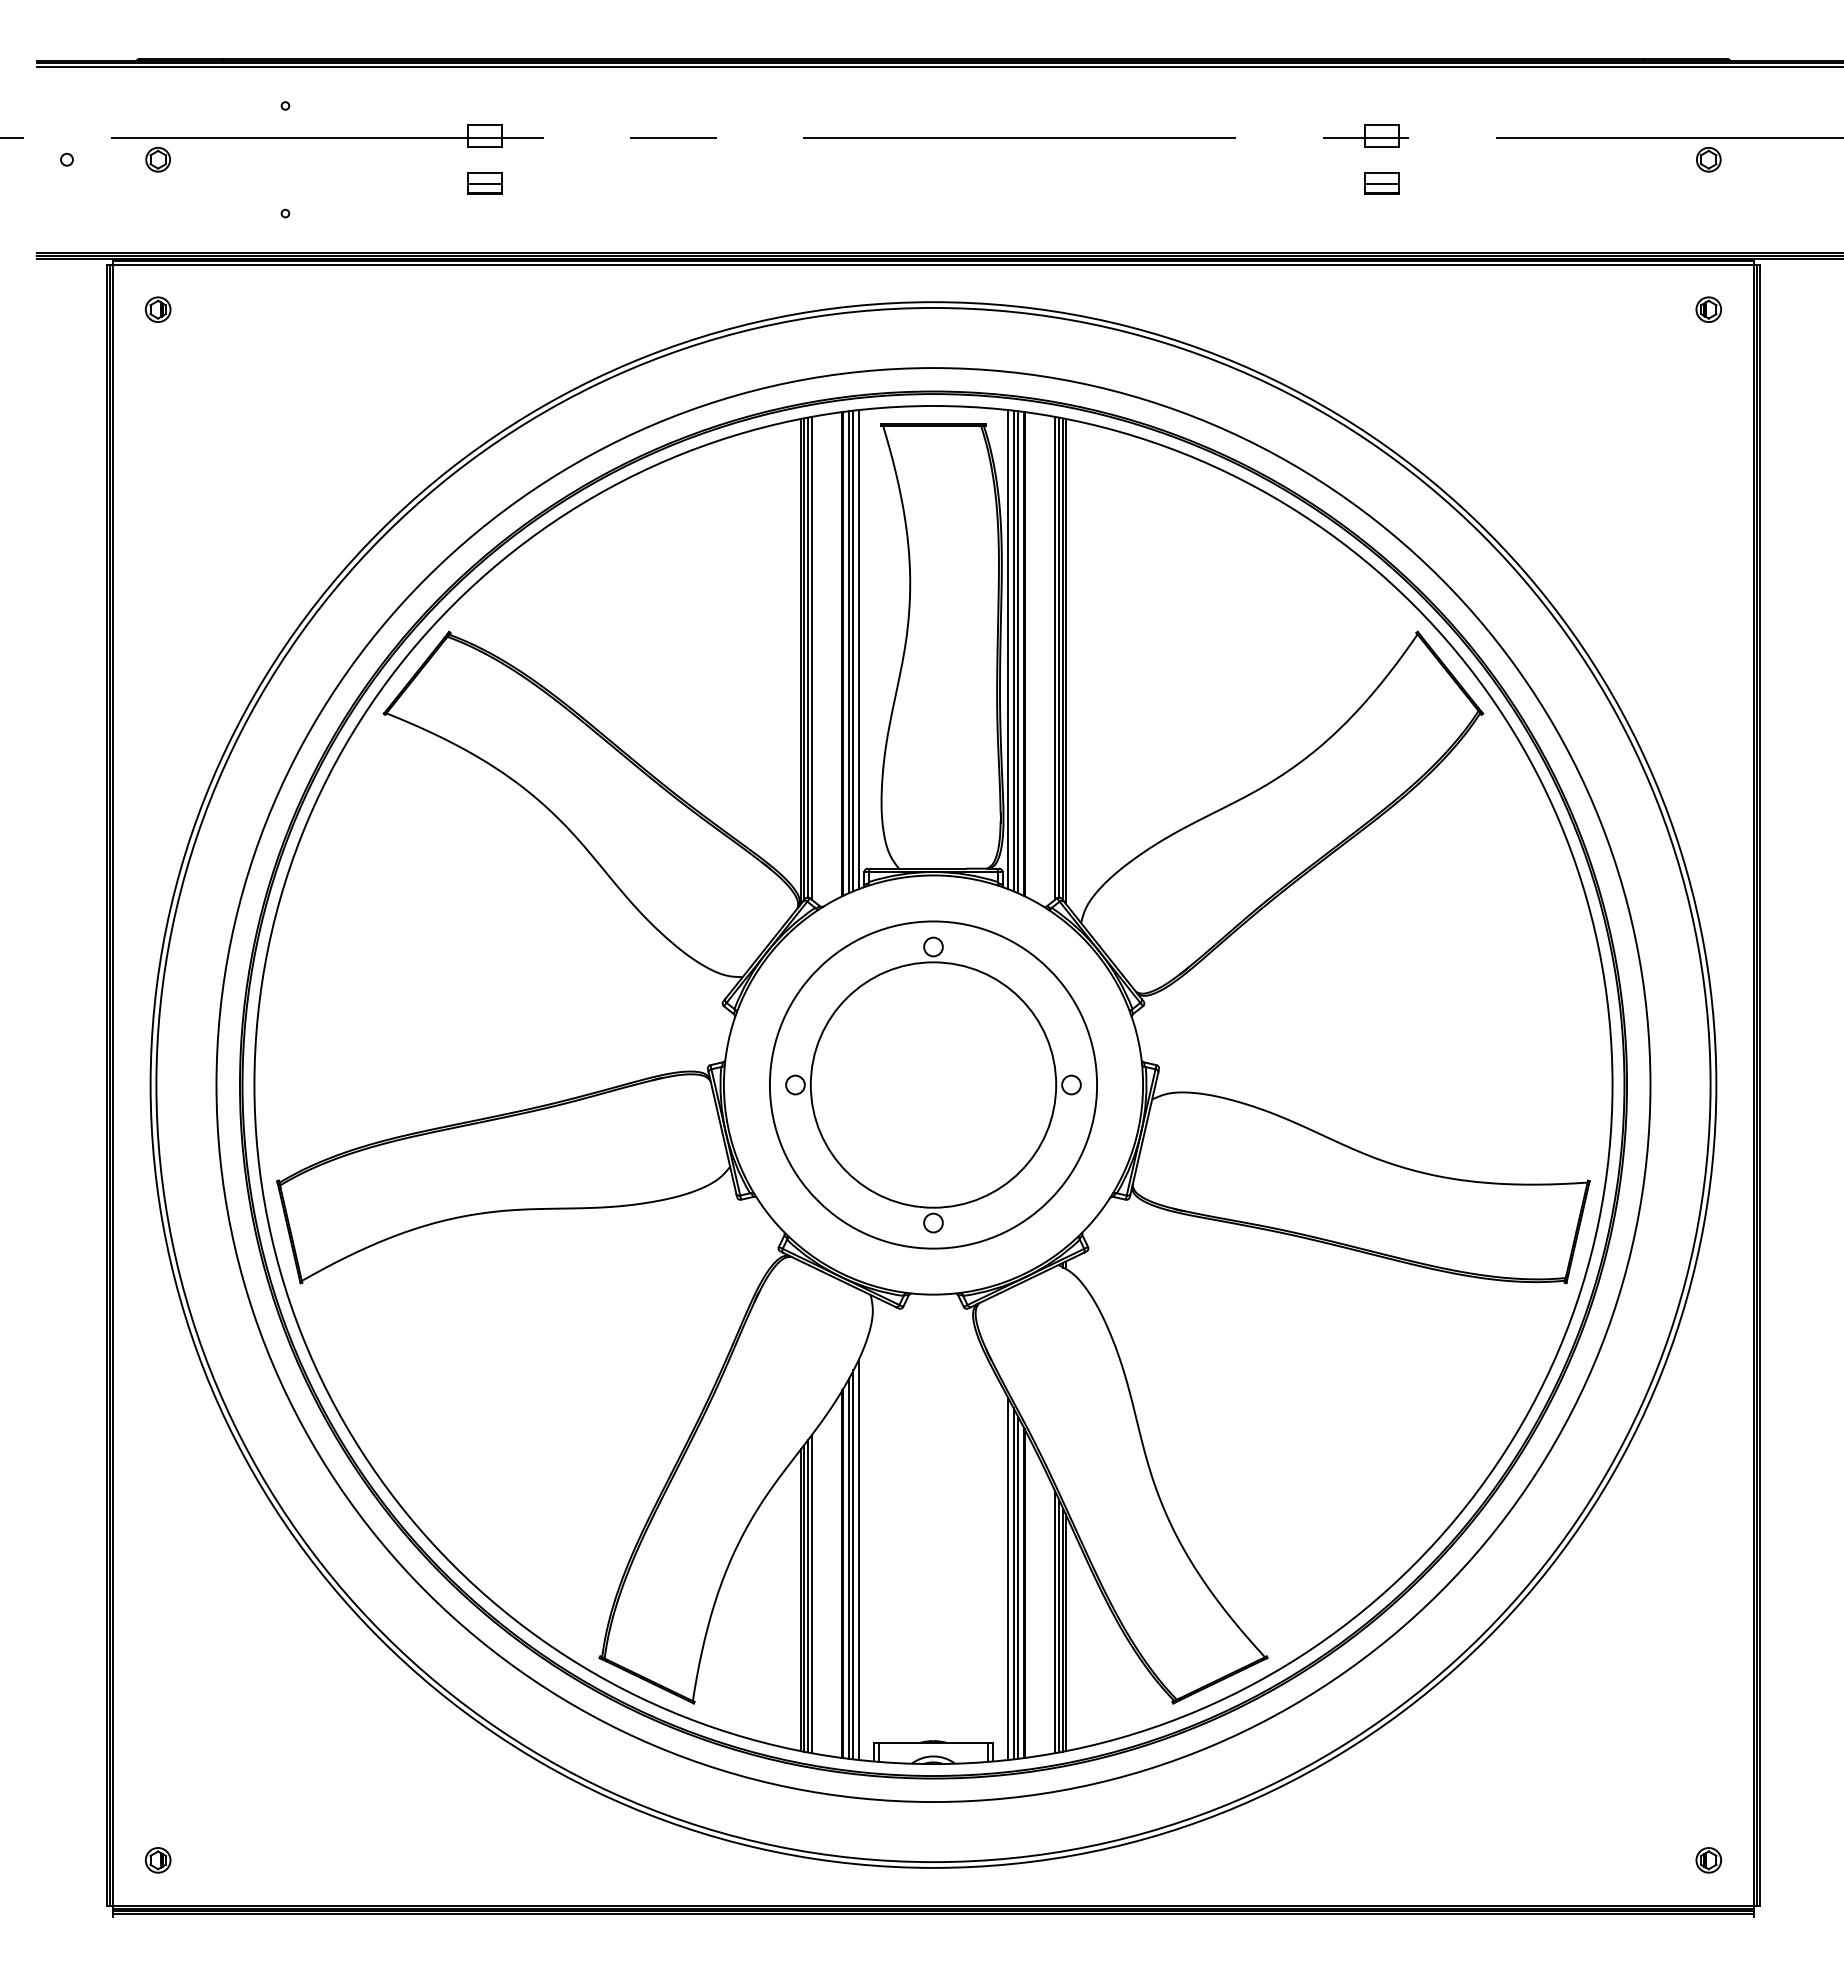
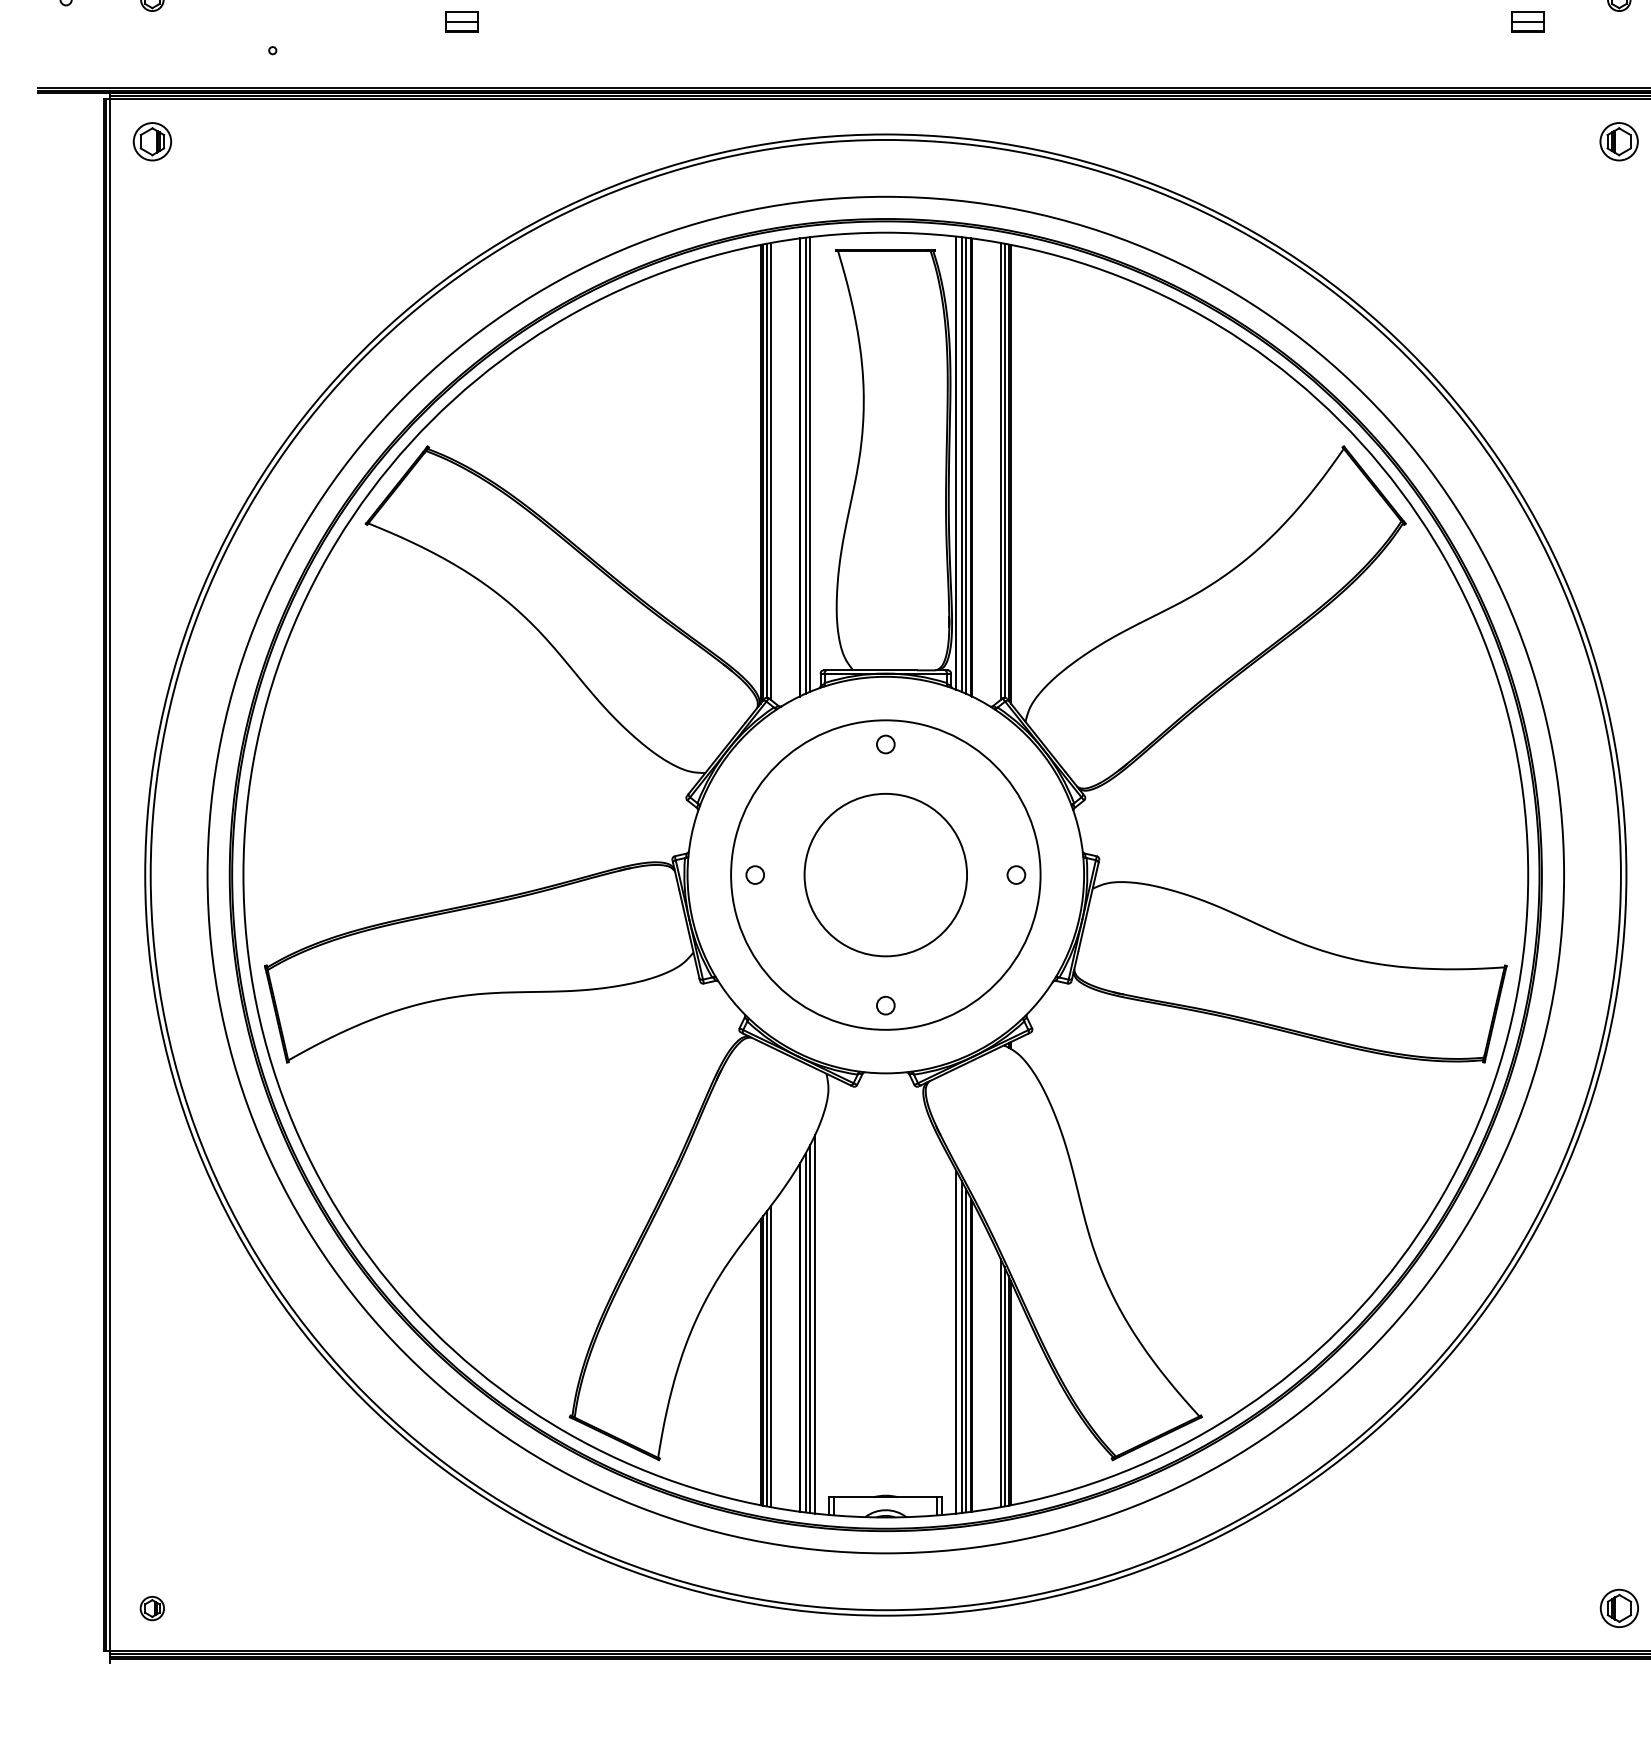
part: (1381, 183) -> (1528, 22), moved
part: (157, 309) -> (151, 141), size x1.6
part: (1708, 309) -> (1618, 141), size x1.6
line: (858, 649) -> (814, 463), removed
circle: (933, 1084) -> (885, 874), size x0.7
part: (1708, 1860) -> (1618, 1608), size x1.6

